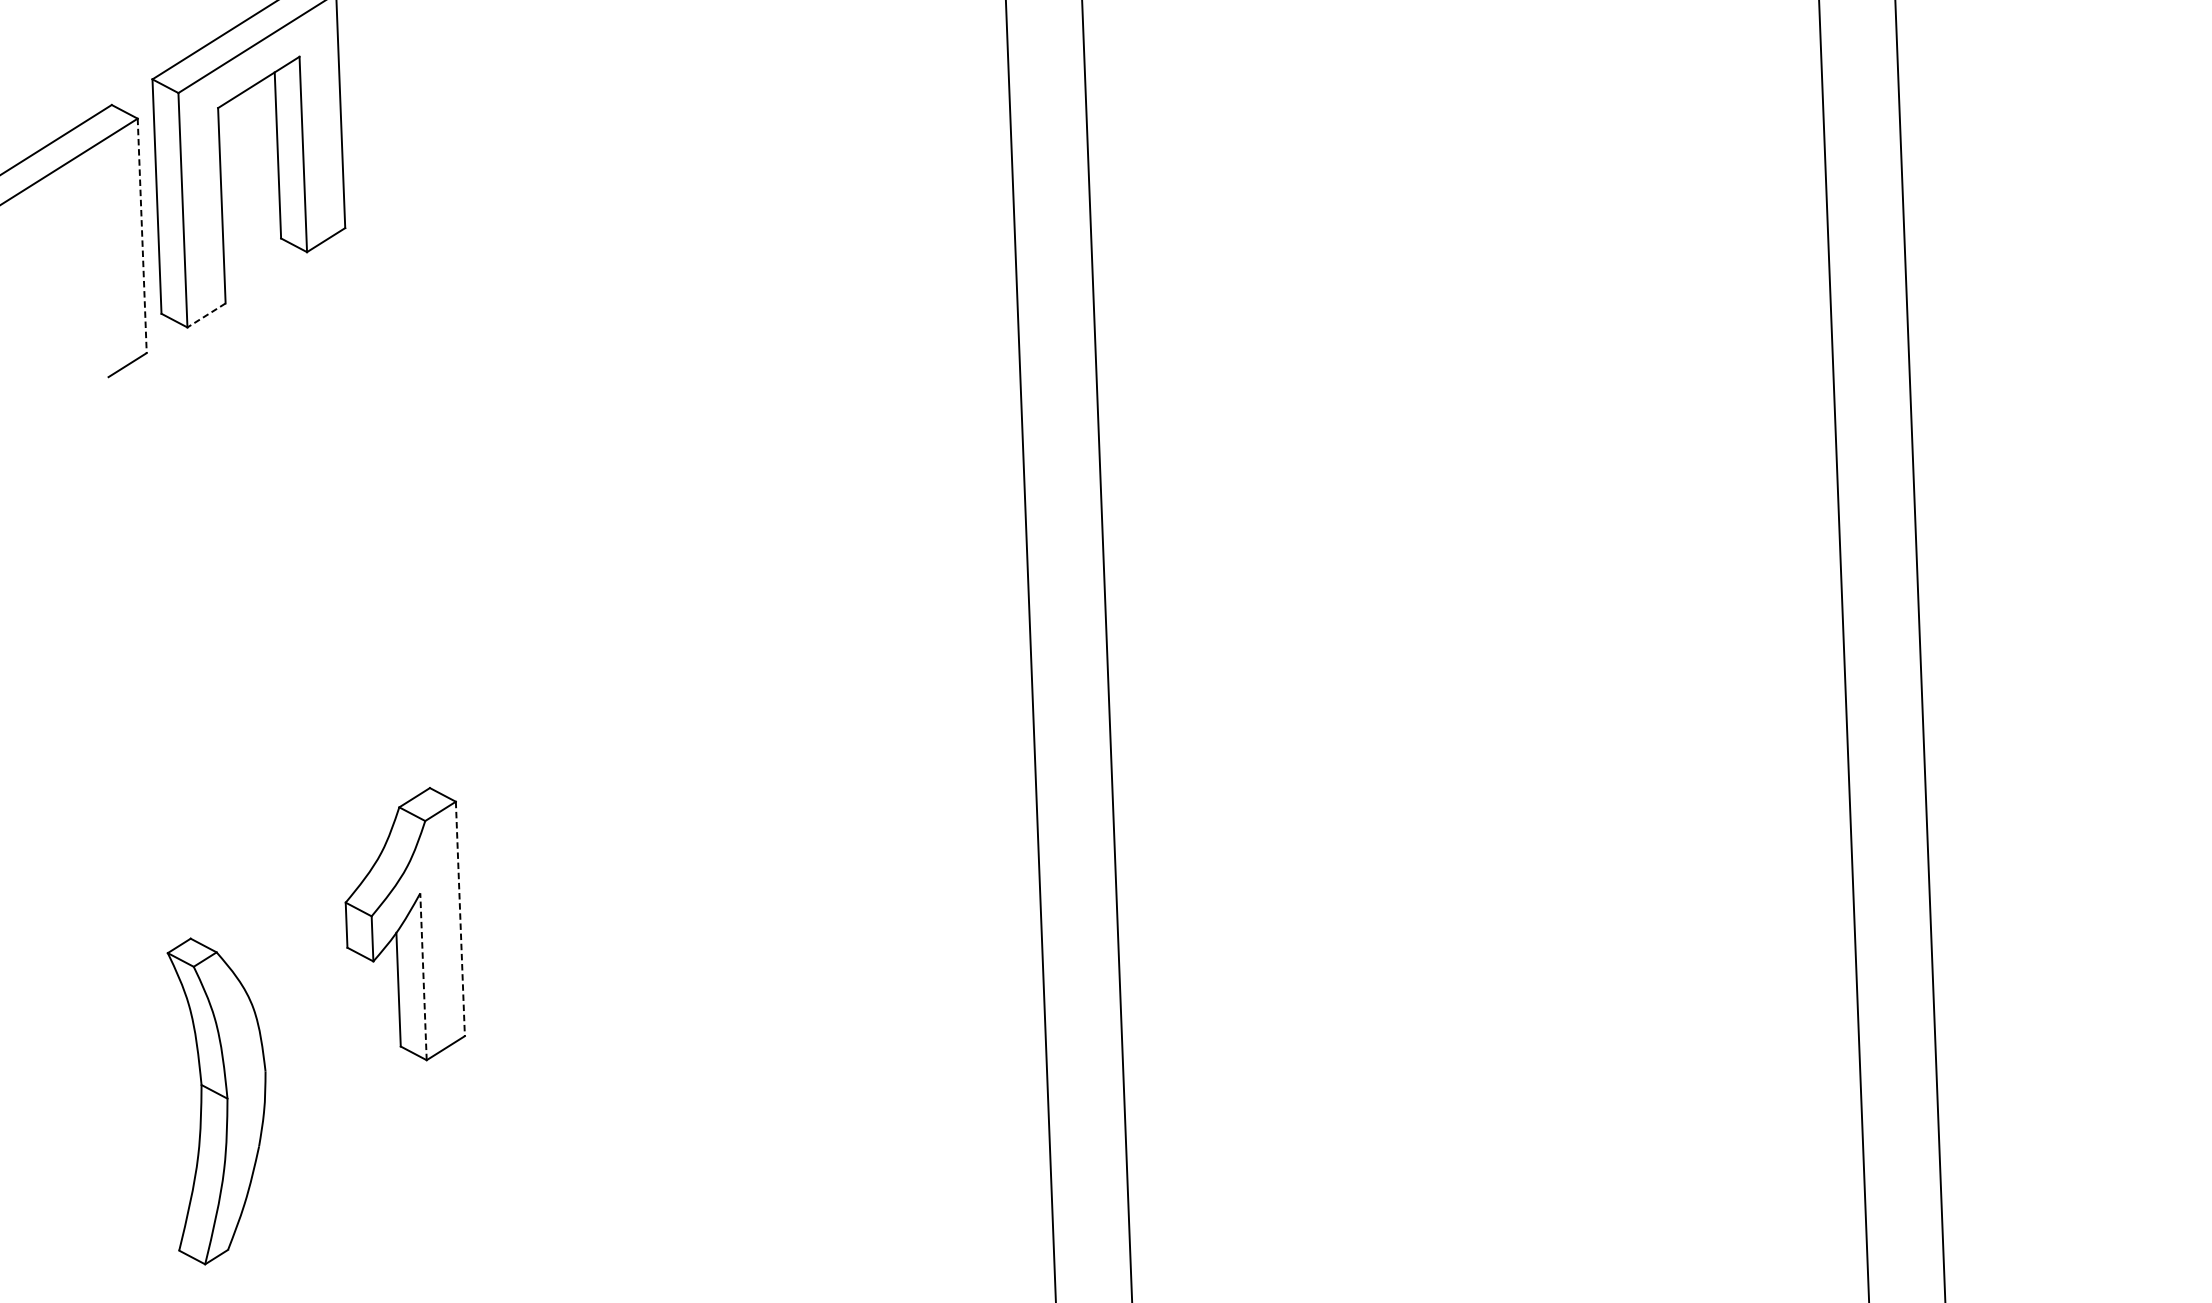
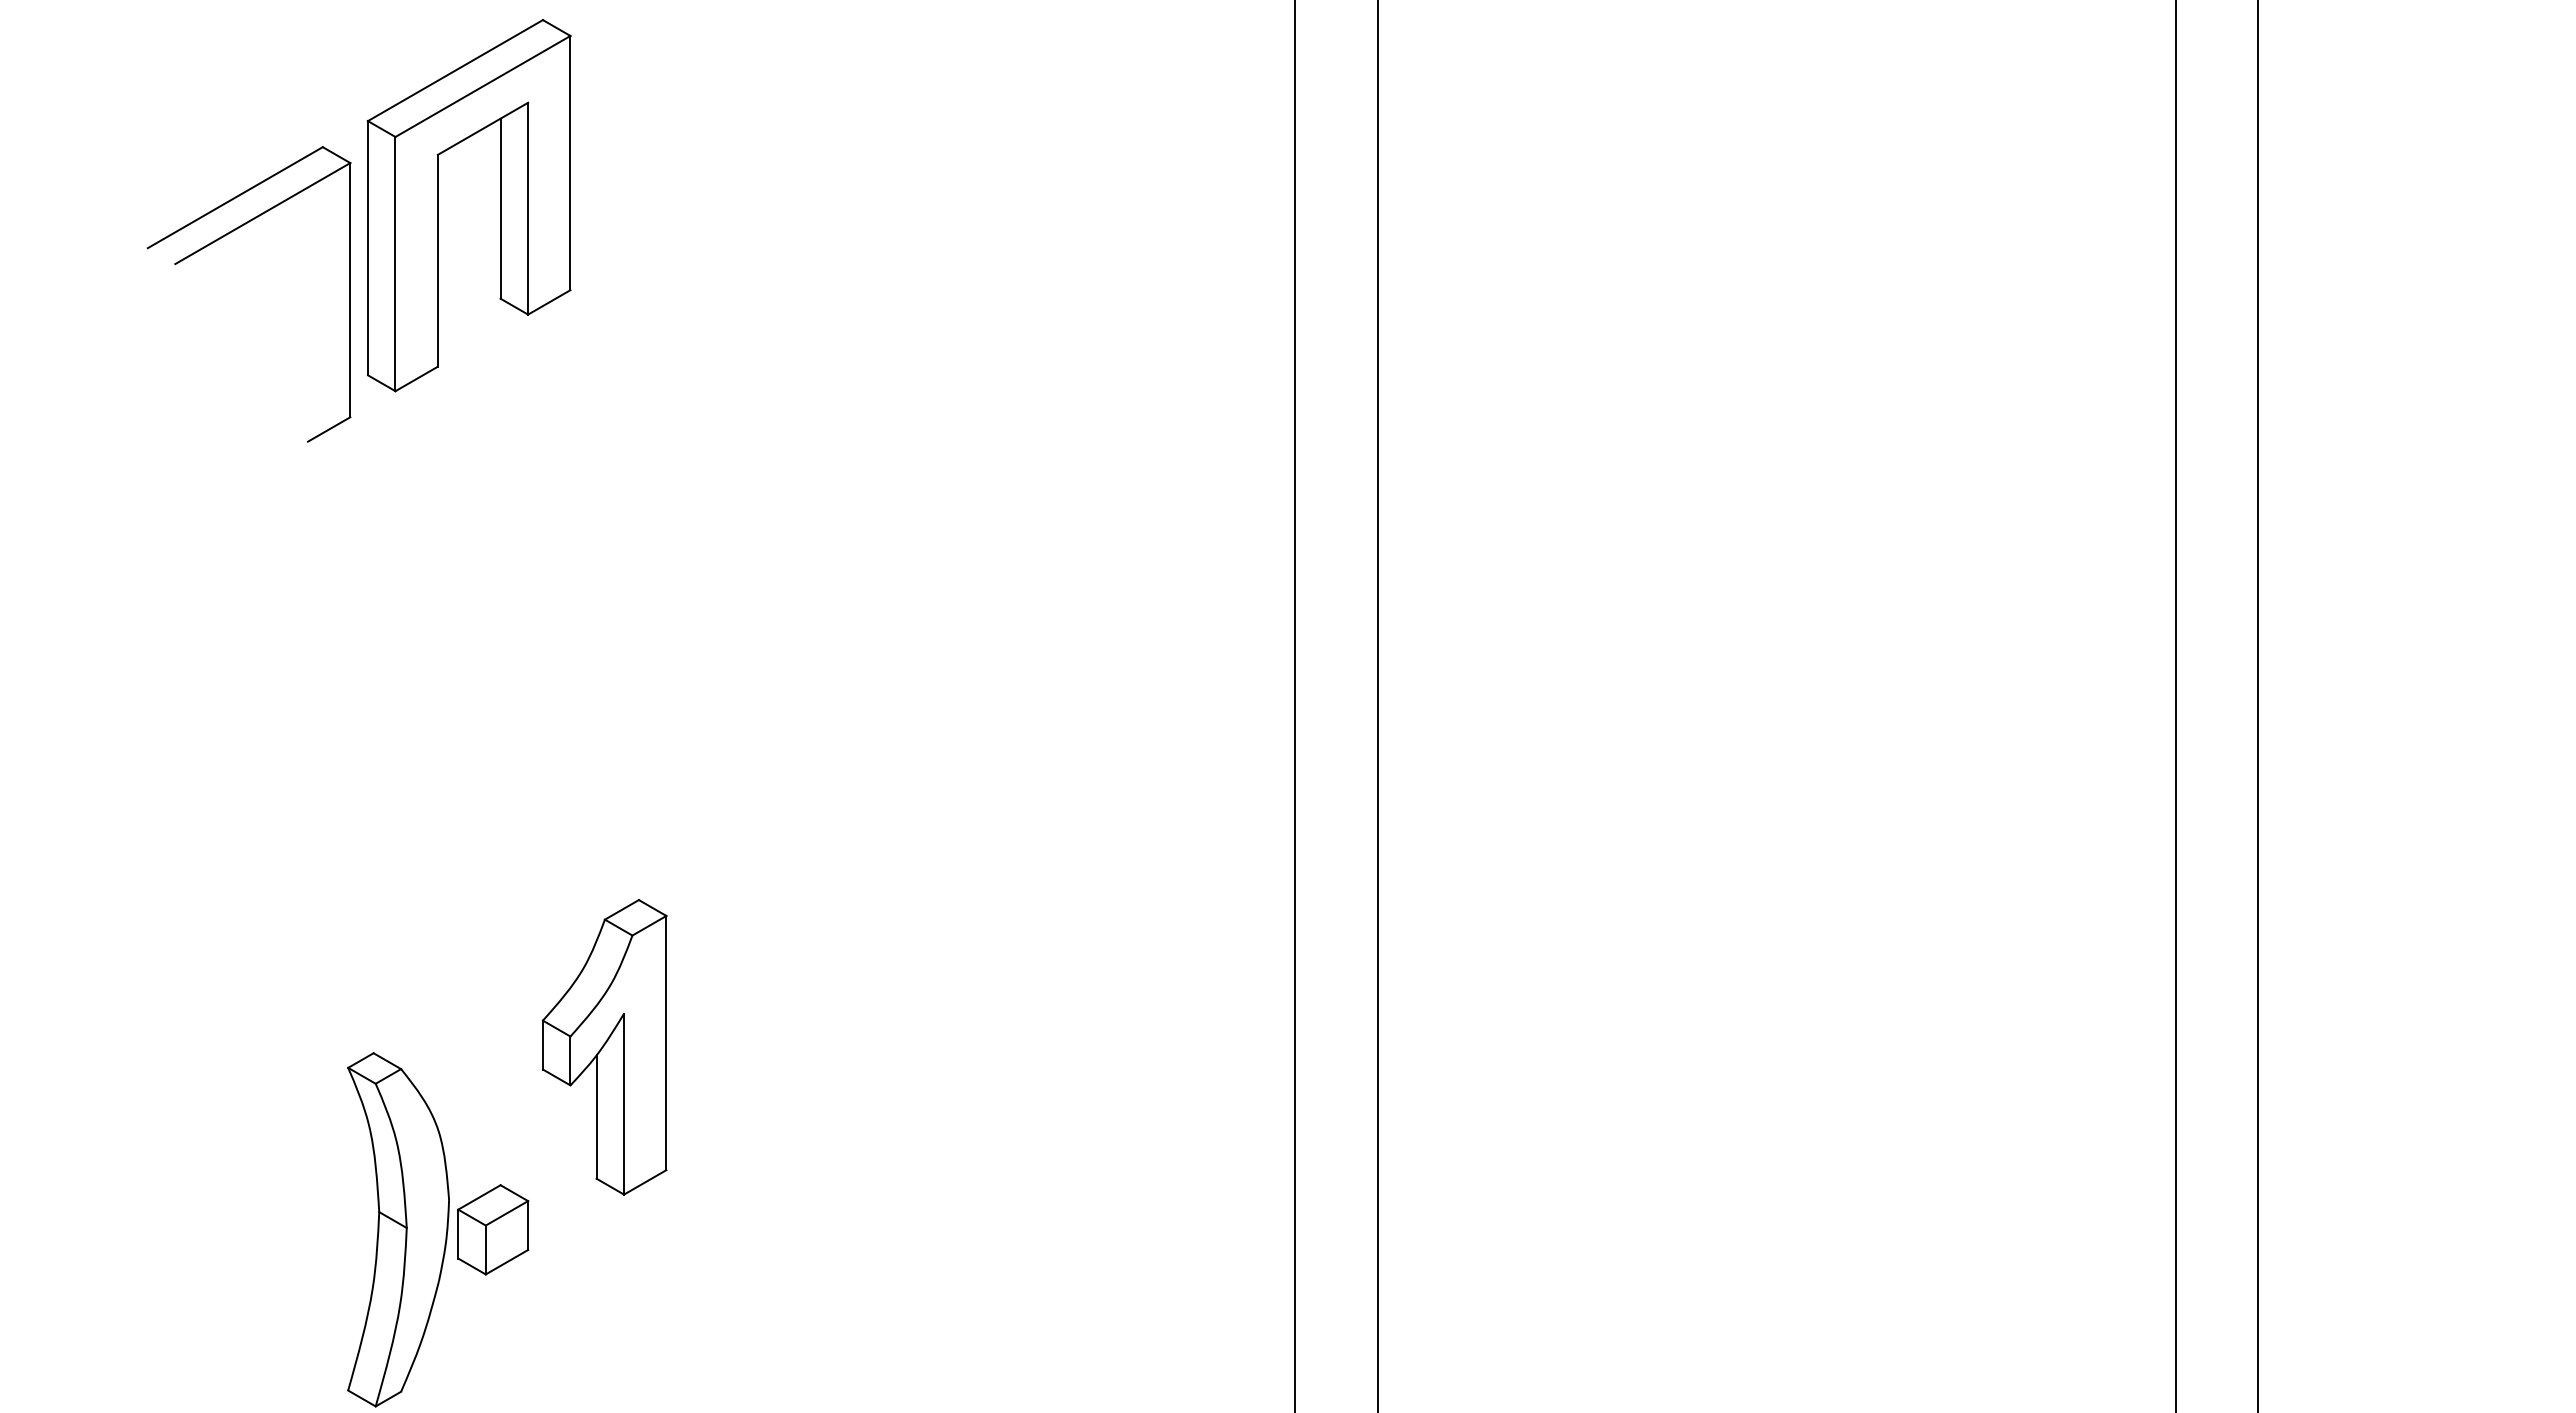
line: (142, 236) -> (350, 290), dashed -> solid
line: (206, 315) -> (416, 379), dashed -> solid
line: (460, 919) -> (666, 1043), dashed -> solid
line: (423, 976) -> (624, 1103), dashed -> solid
part: (307, 1097) -> (493, 1229), added

